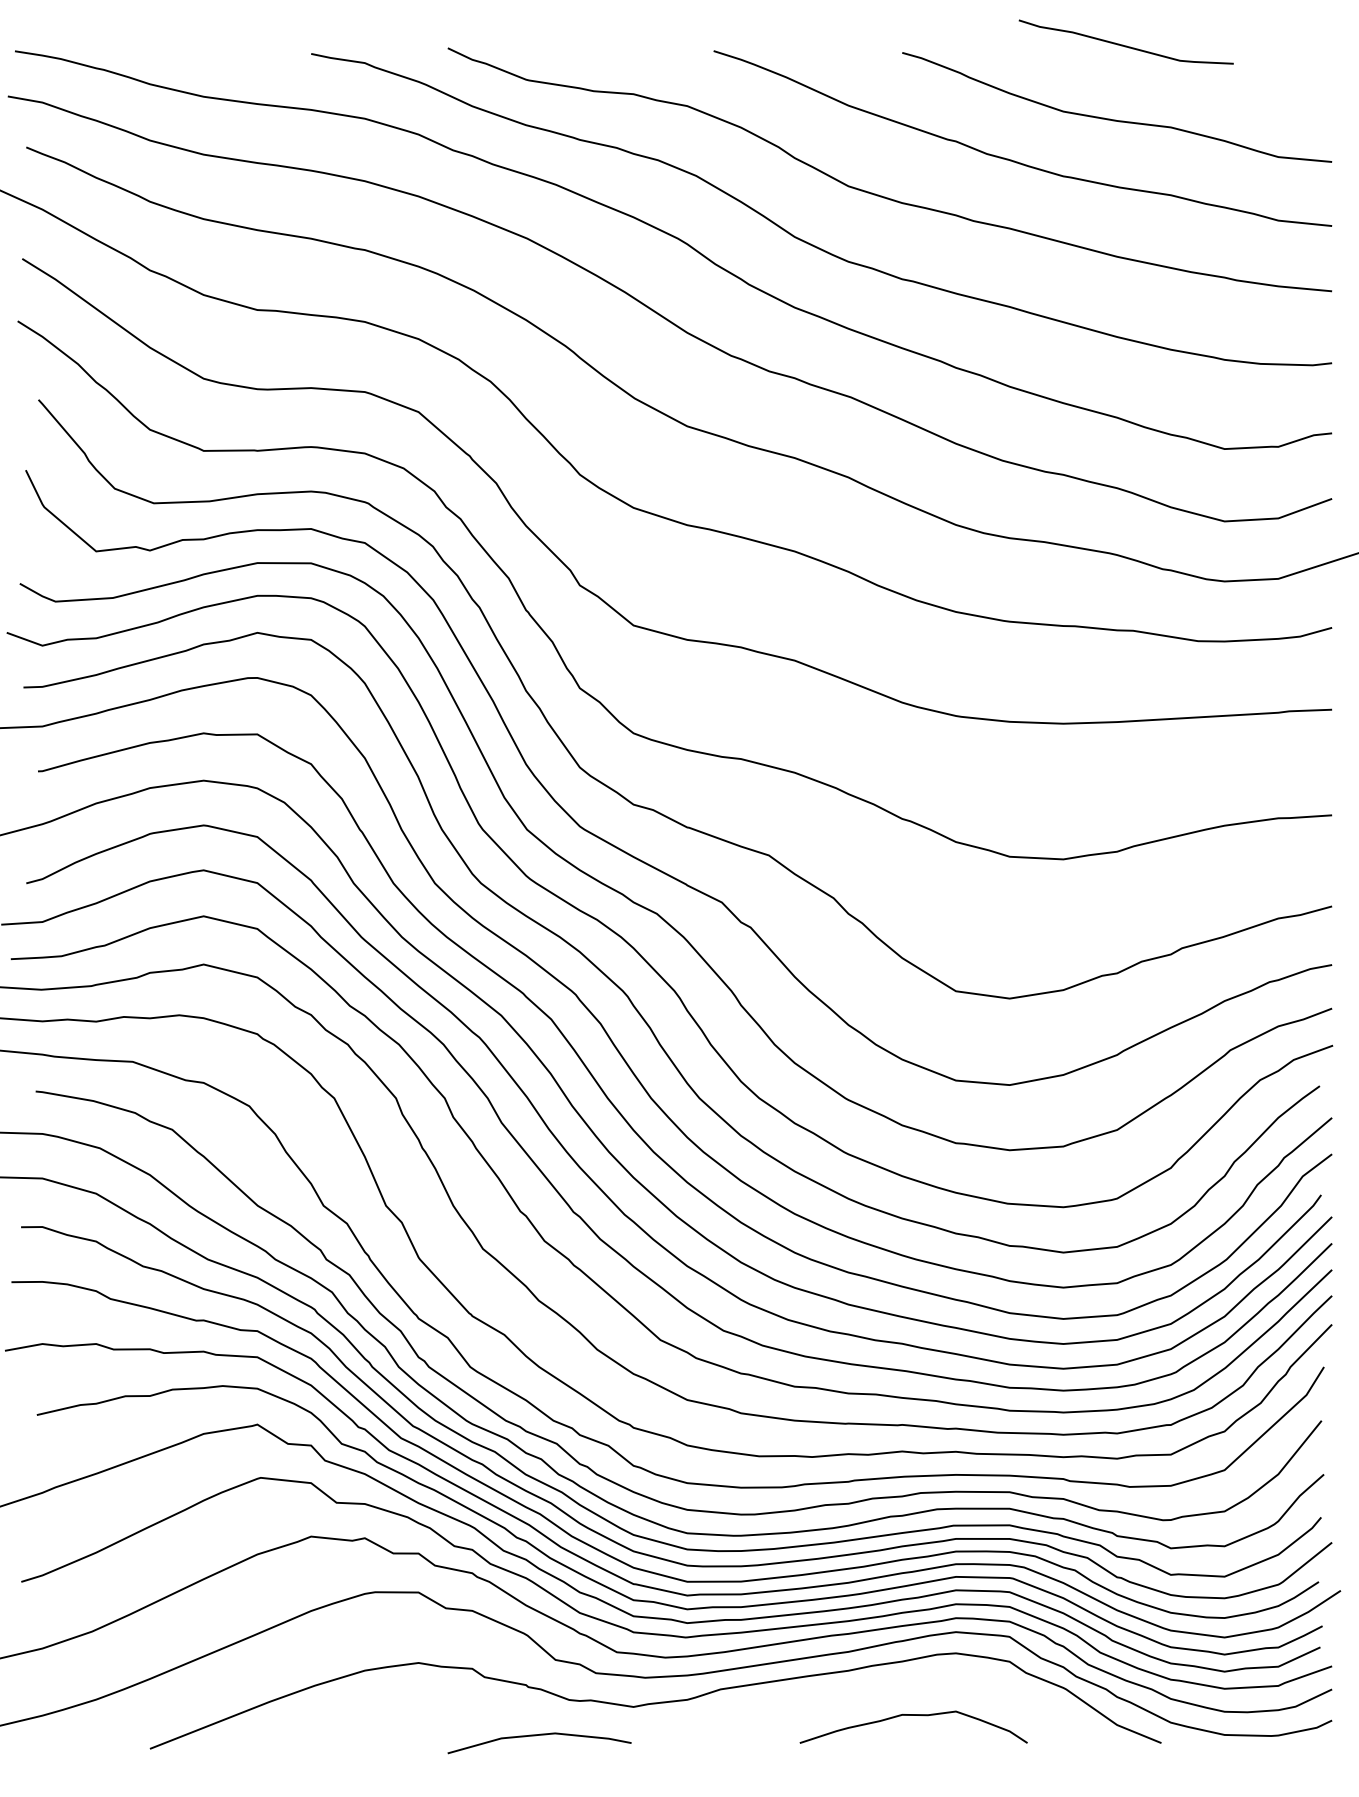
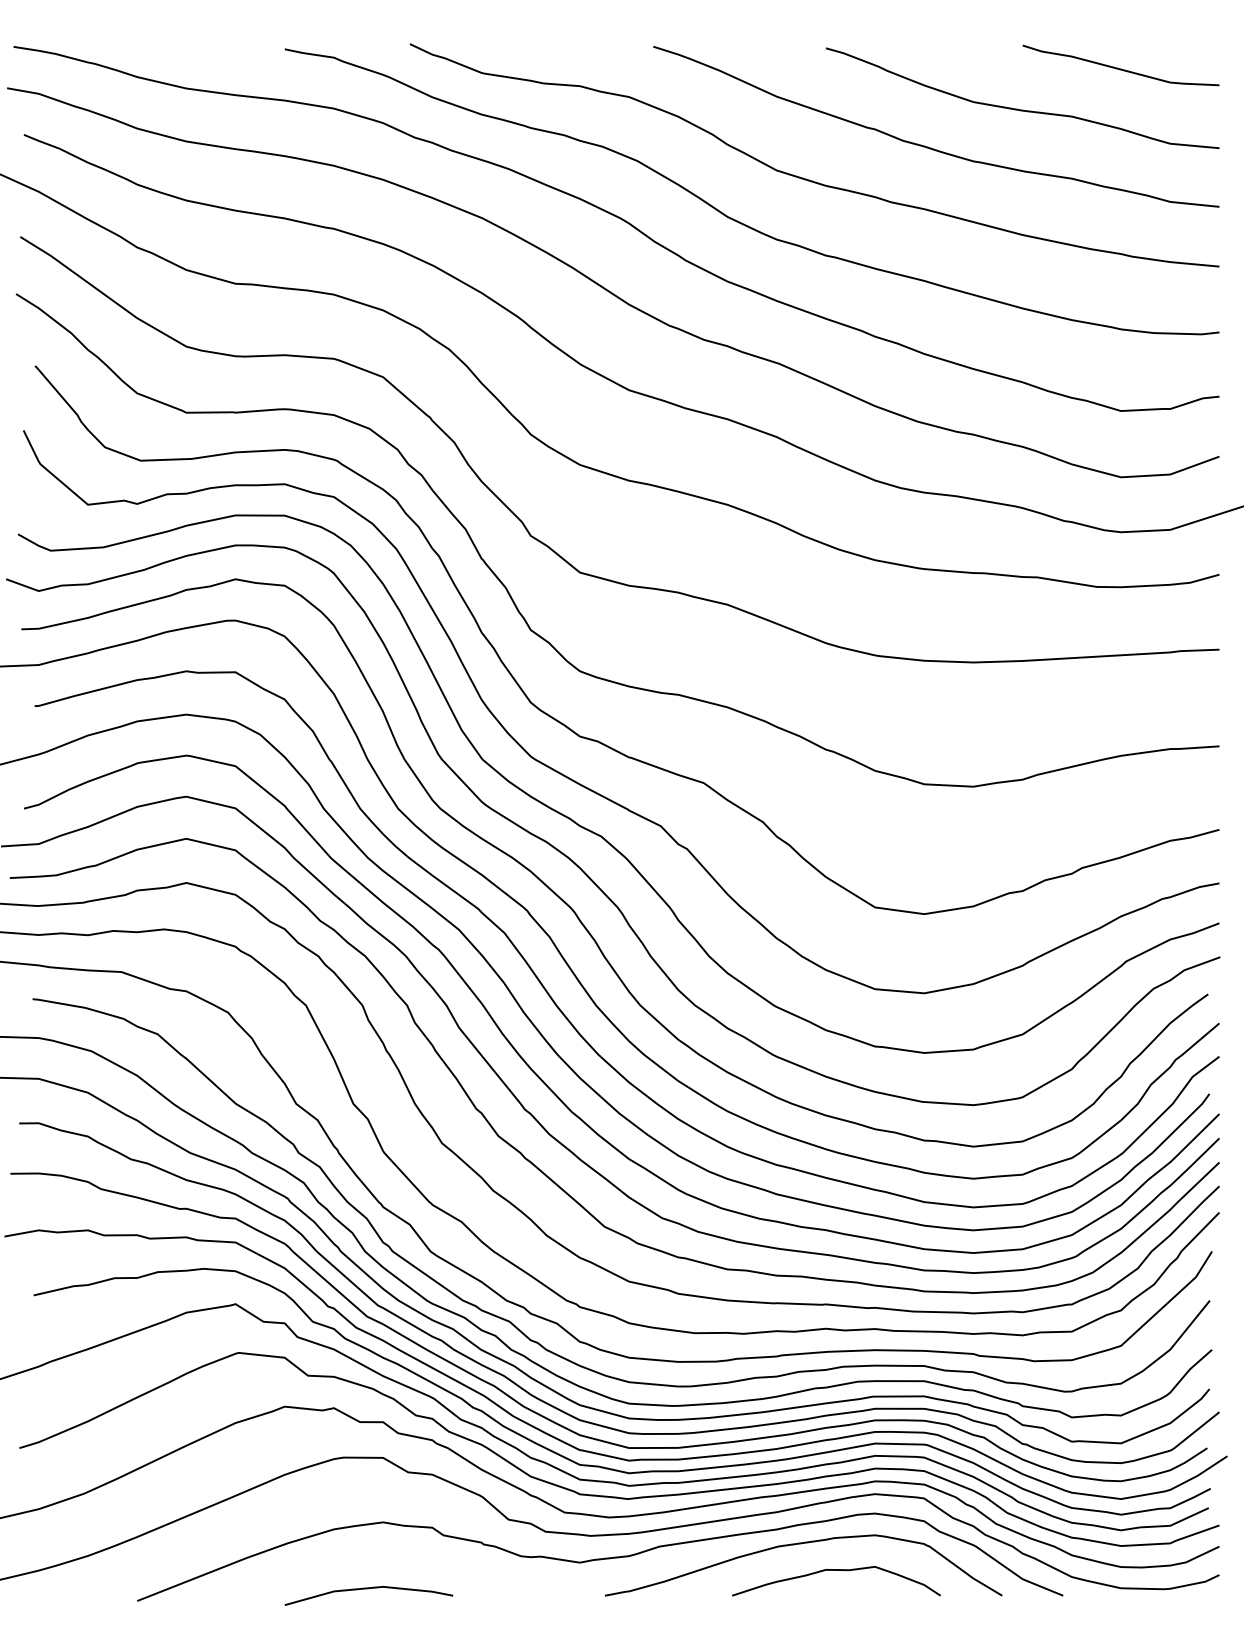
curve: (1125, 45) -> (1120, 68), moved
curve: (875, 1687) -> (801, 1544), added
line: (539, 1736) -> (368, 1589), moved

